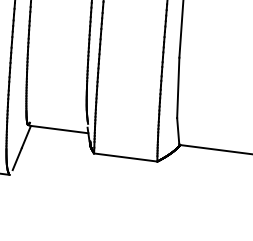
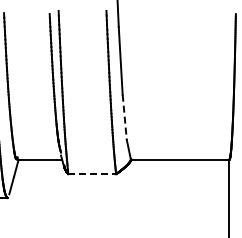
line: (177, 88) -> (124, 117), solid -> dashed
line: (126, 158) -> (92, 174), solid -> dashed

